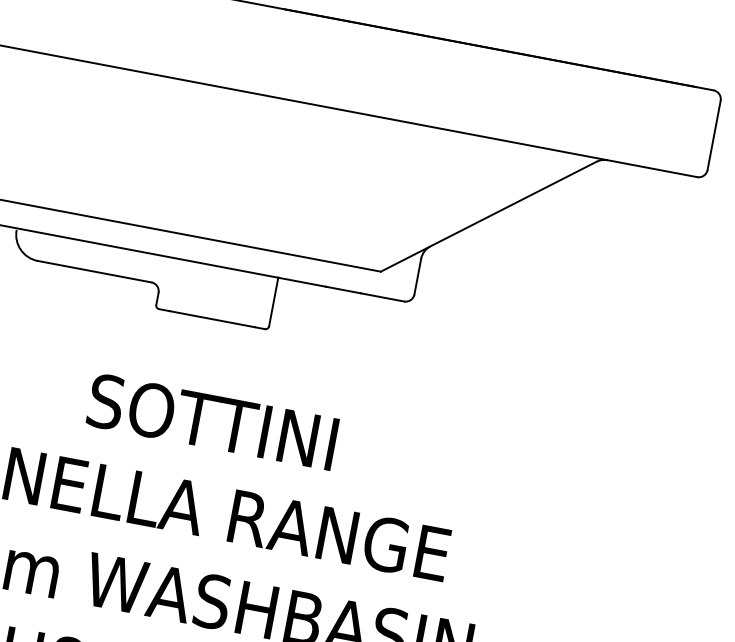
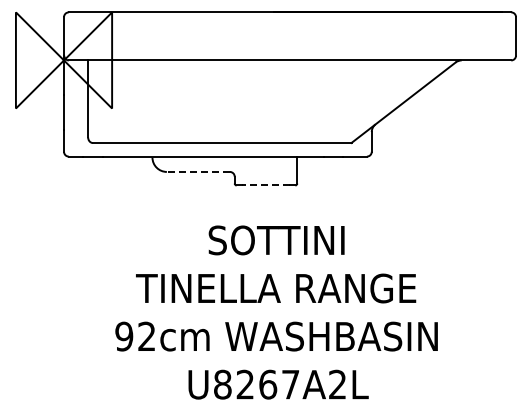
line: (95, 270) -> (198, 171), solid -> dashed
line: (212, 319) -> (266, 185), solid -> dashed

